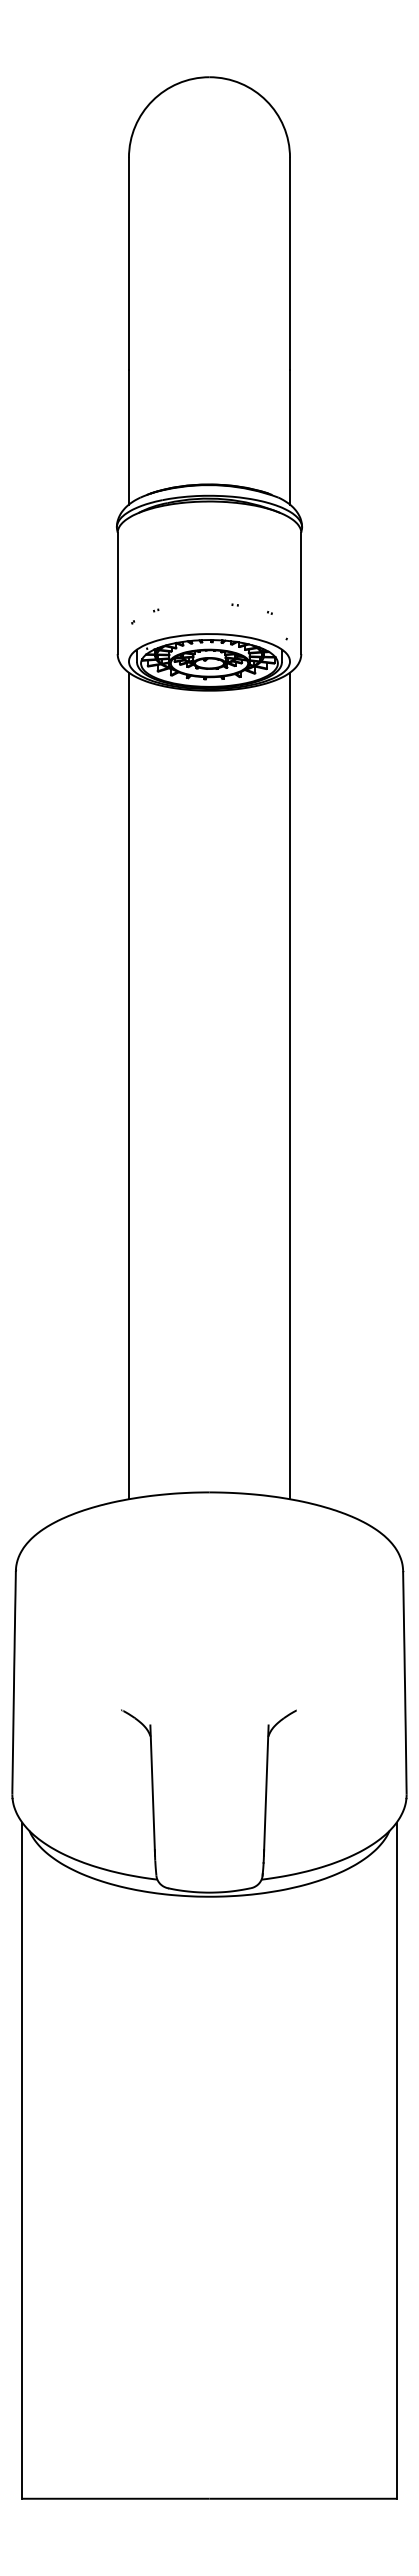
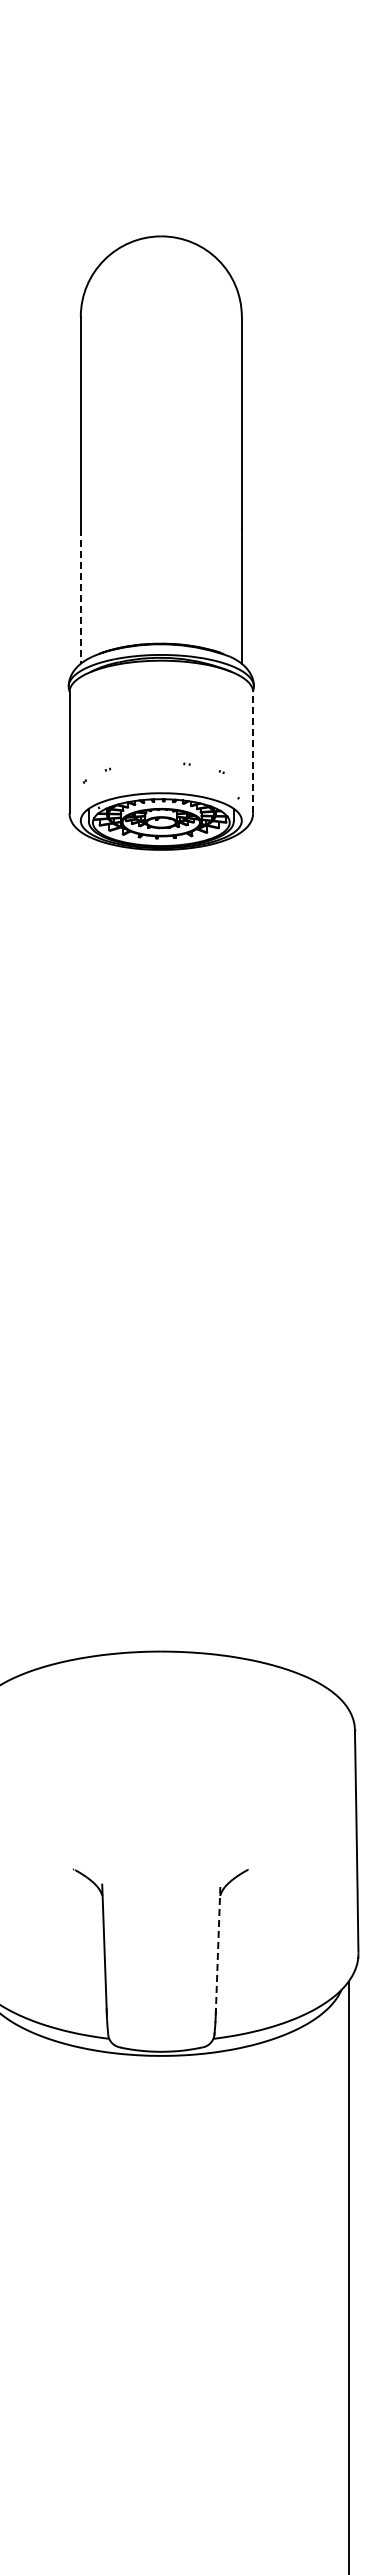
line: (128, 437) -> (80, 596), solid -> dashed
line: (301, 593) -> (253, 752), solid -> dashed
line: (128, 1085) -> (80, 1244), removed
line: (290, 1085) -> (242, 1244), removed
line: (266, 1790) -> (218, 1949), solid -> dashed

